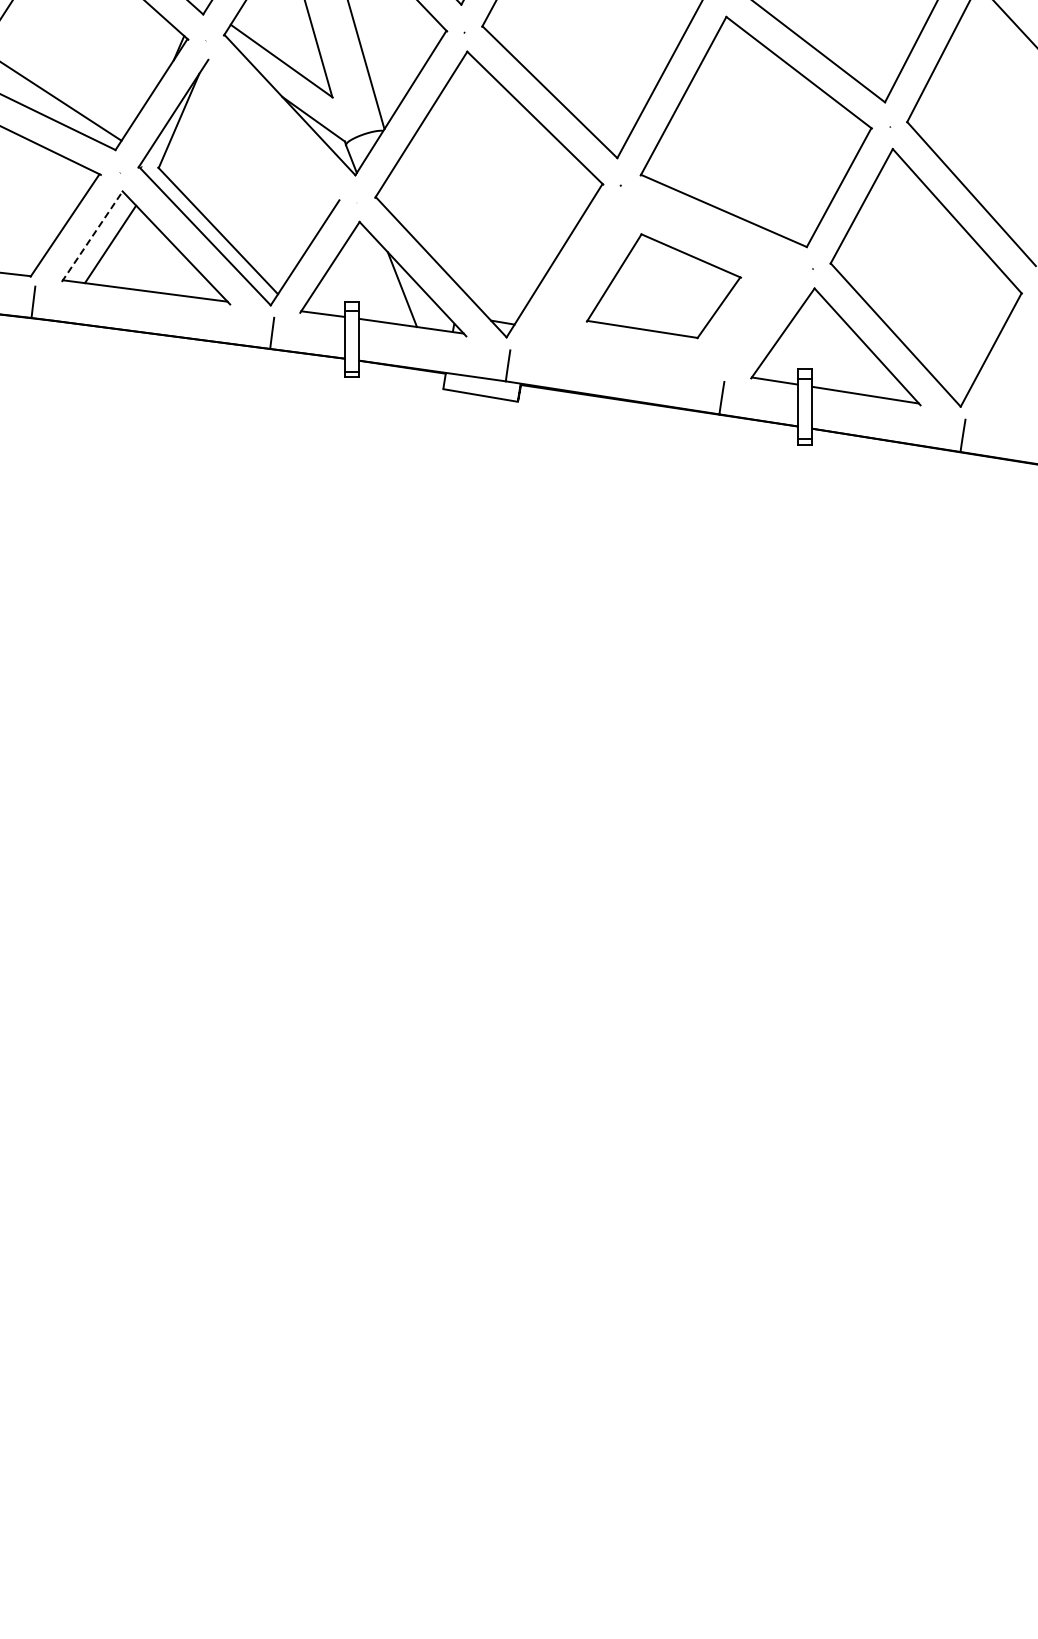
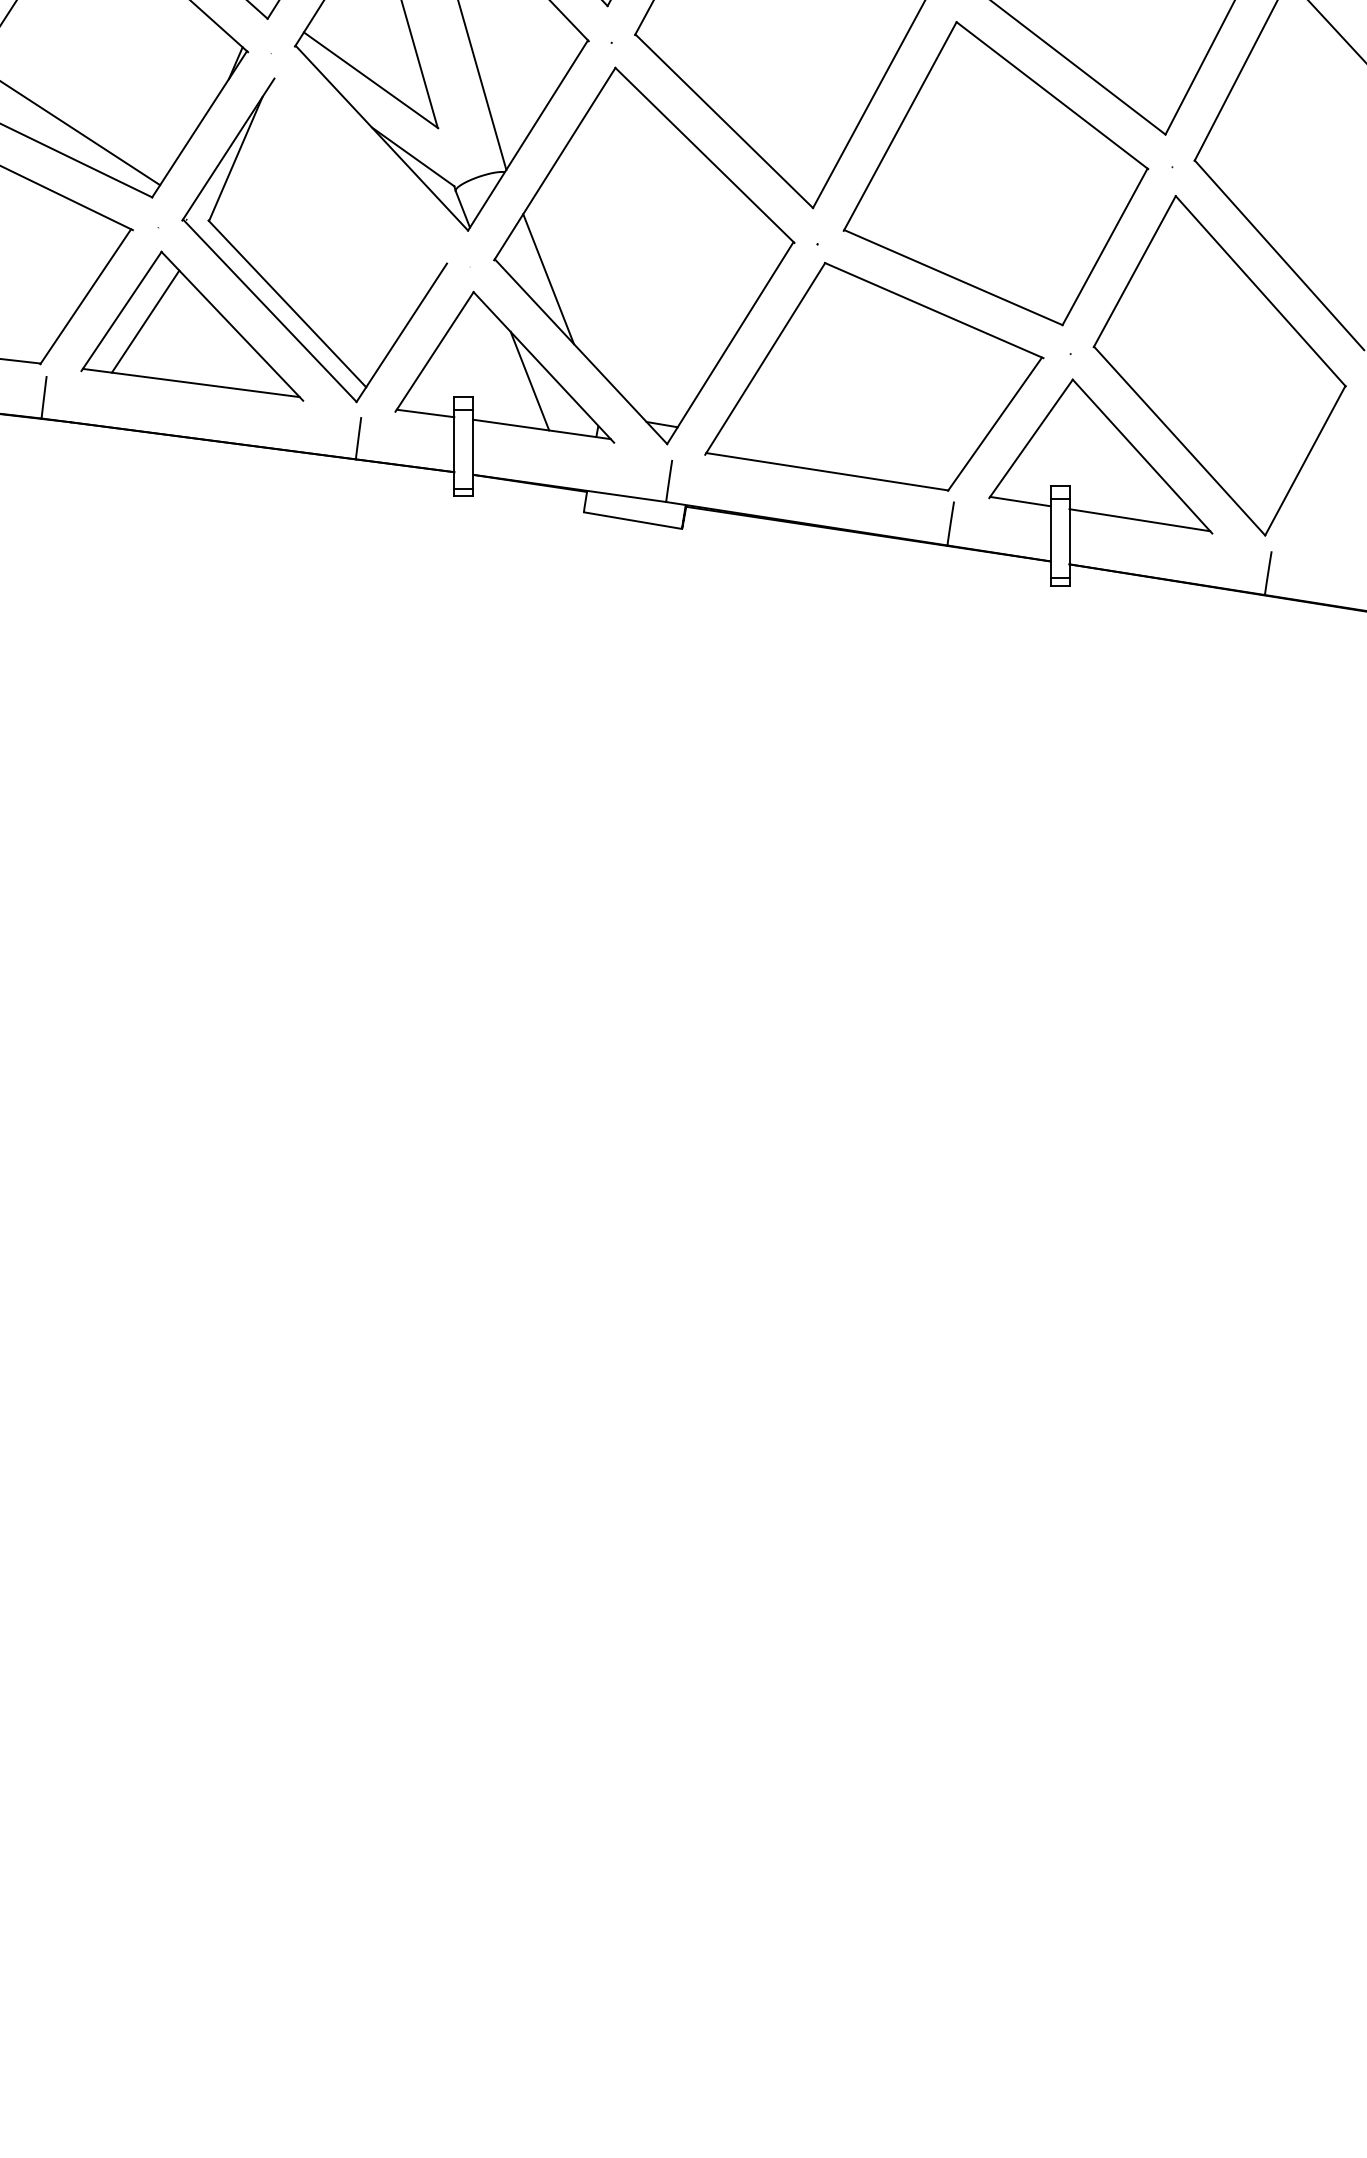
line: (416, 211) -> (548, 278), added
line: (92, 236) -> (121, 311), dashed -> solid
part: (663, 285) -> (873, 375), size x1.67

